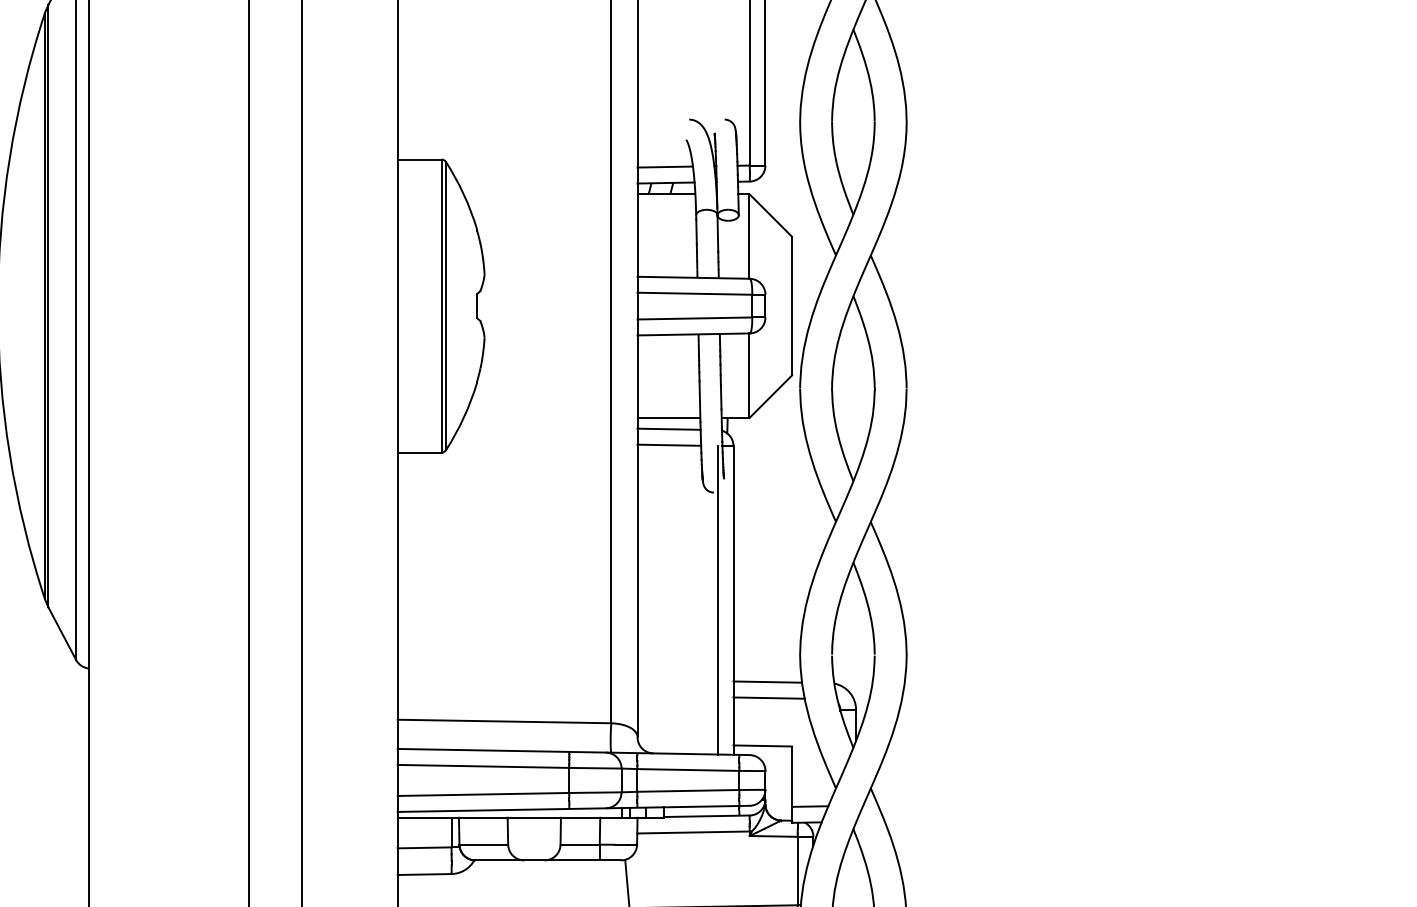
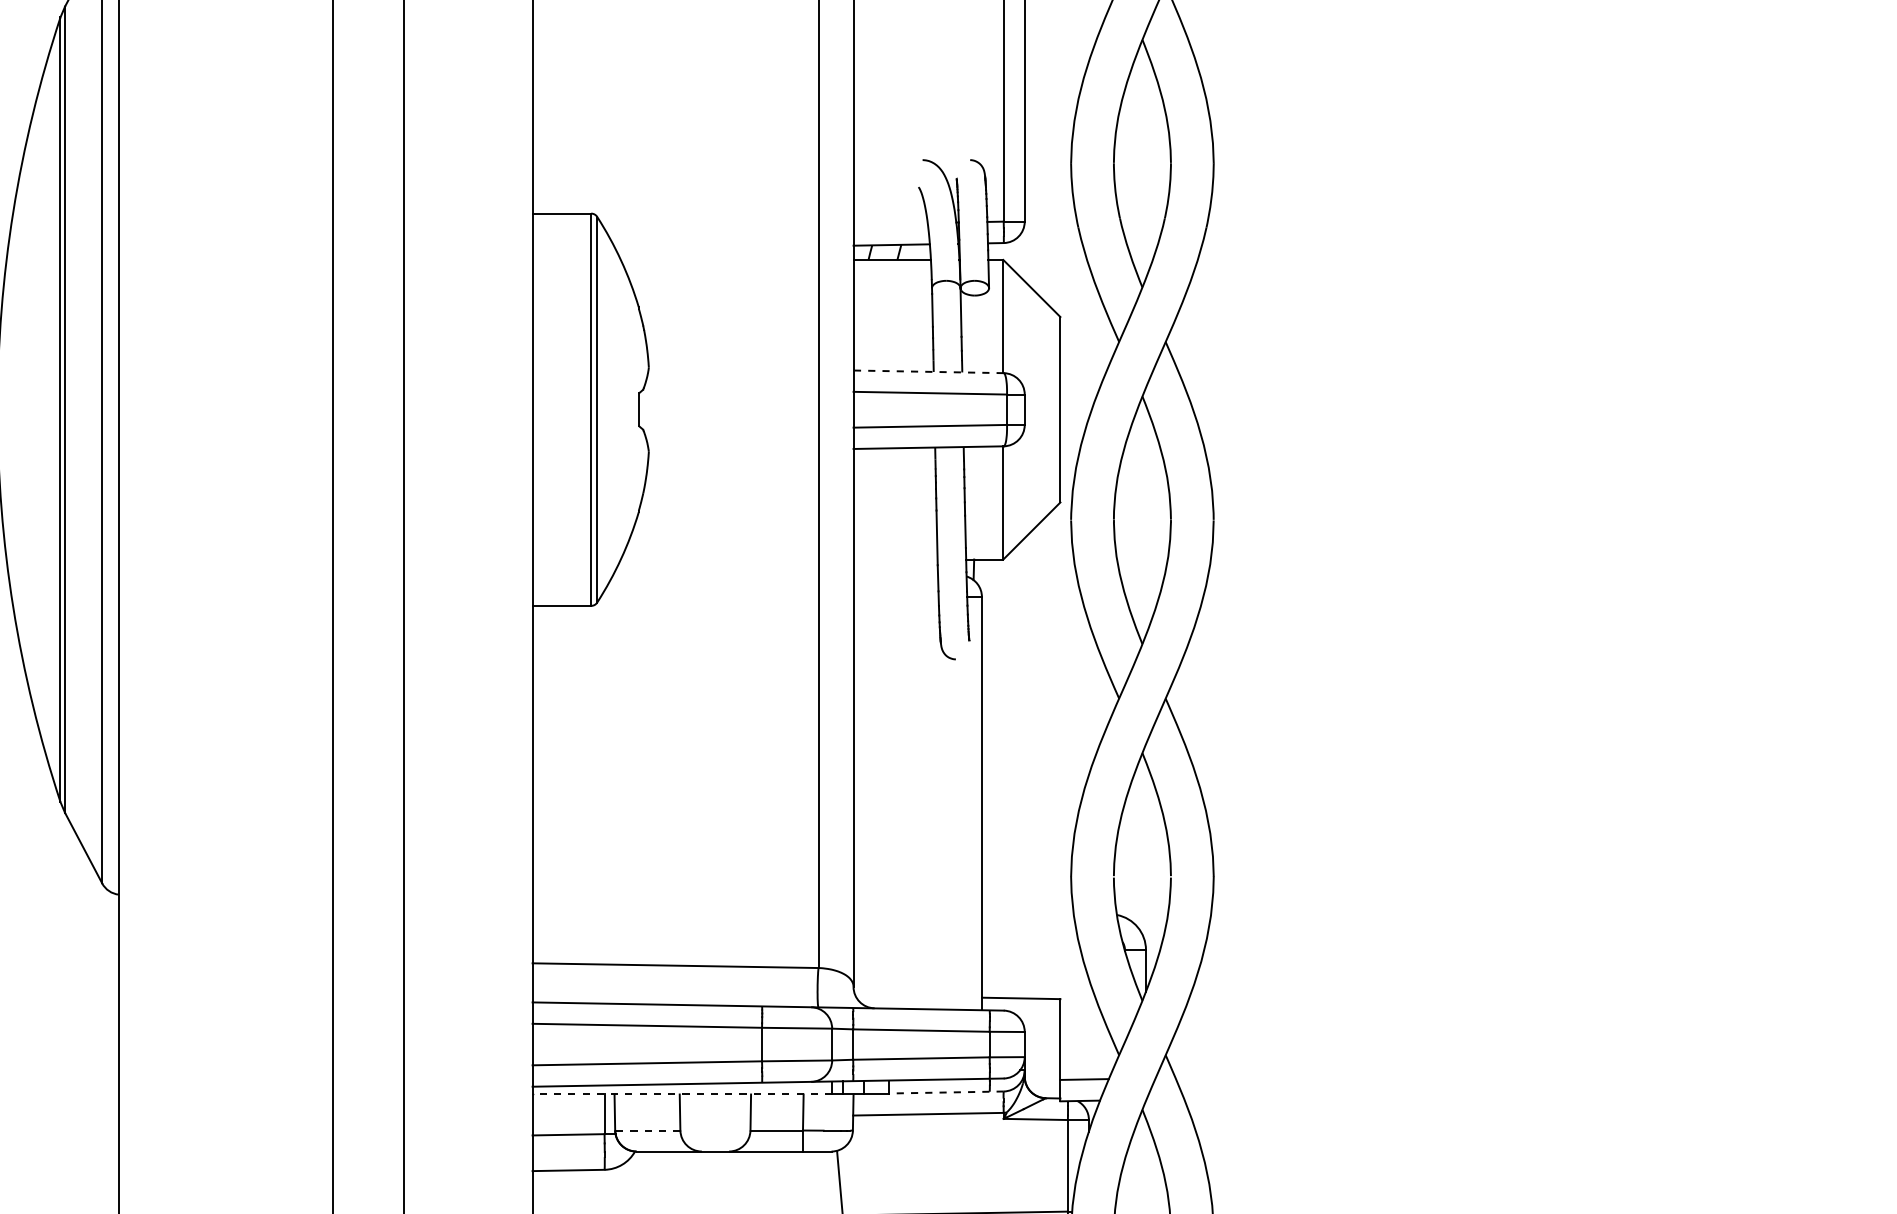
line: (665, 166) -> (890, 223), removed
line: (693, 277) -> (928, 371), solid -> dashed
line: (668, 418) -> (895, 559), removed
line: (668, 429) -> (895, 574), removed
line: (668, 444) -> (895, 595), removed
line: (717, 600) -> (960, 803), removed
line: (767, 681) -> (1027, 912), removed
line: (769, 698) -> (1029, 934), removed
line: (706, 816) -> (945, 1092), solid -> dashed
line: (509, 817) -> (682, 1094), solid -> dashed
line: (483, 844) -> (647, 1130), solid -> dashed

